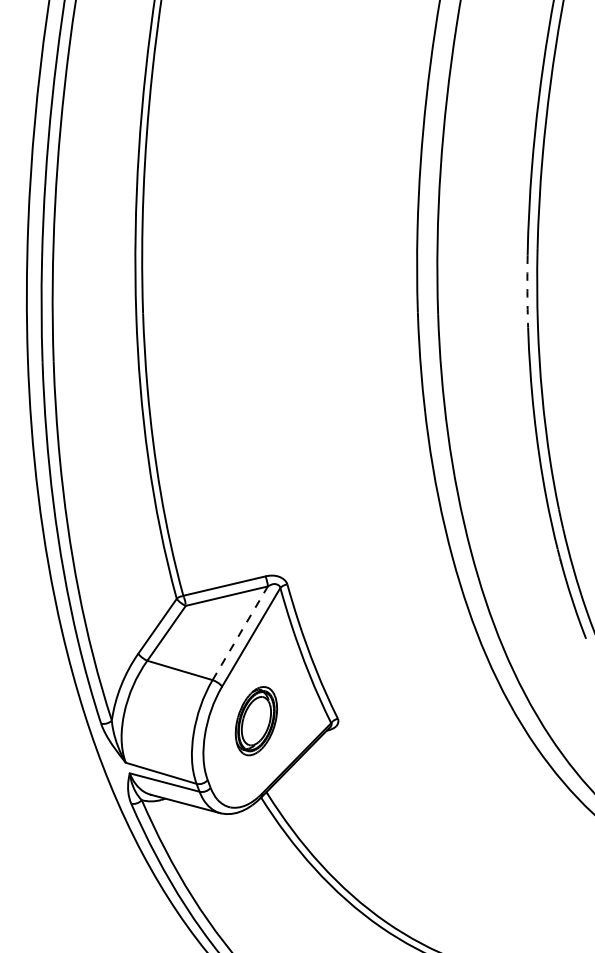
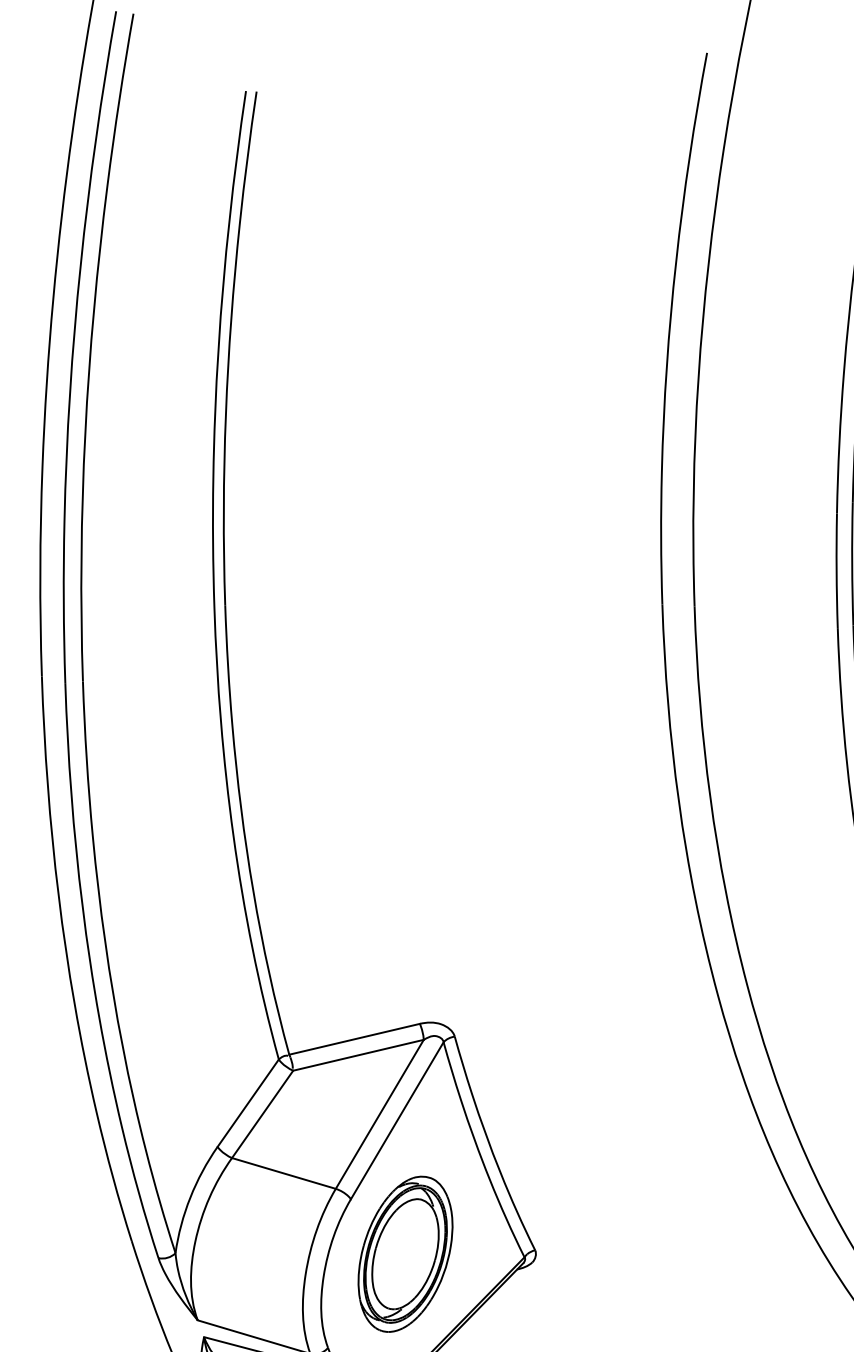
arc: (527, 291) -> (836, 570), dashed -> solid
line: (240, 632) -> (380, 1113), dashed -> solid
part: (256, 720) -> (405, 1253), size x1.43

